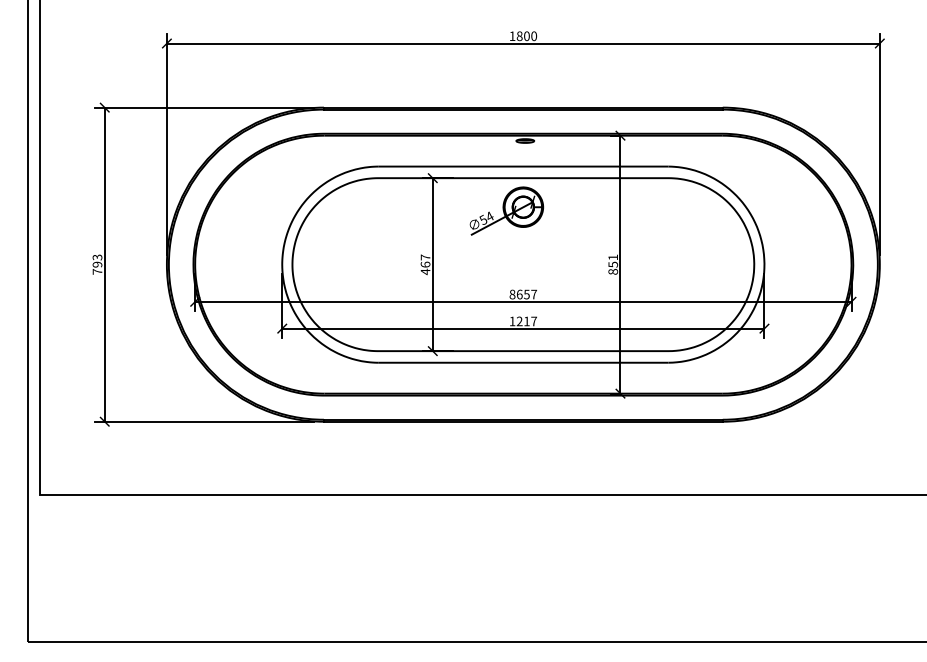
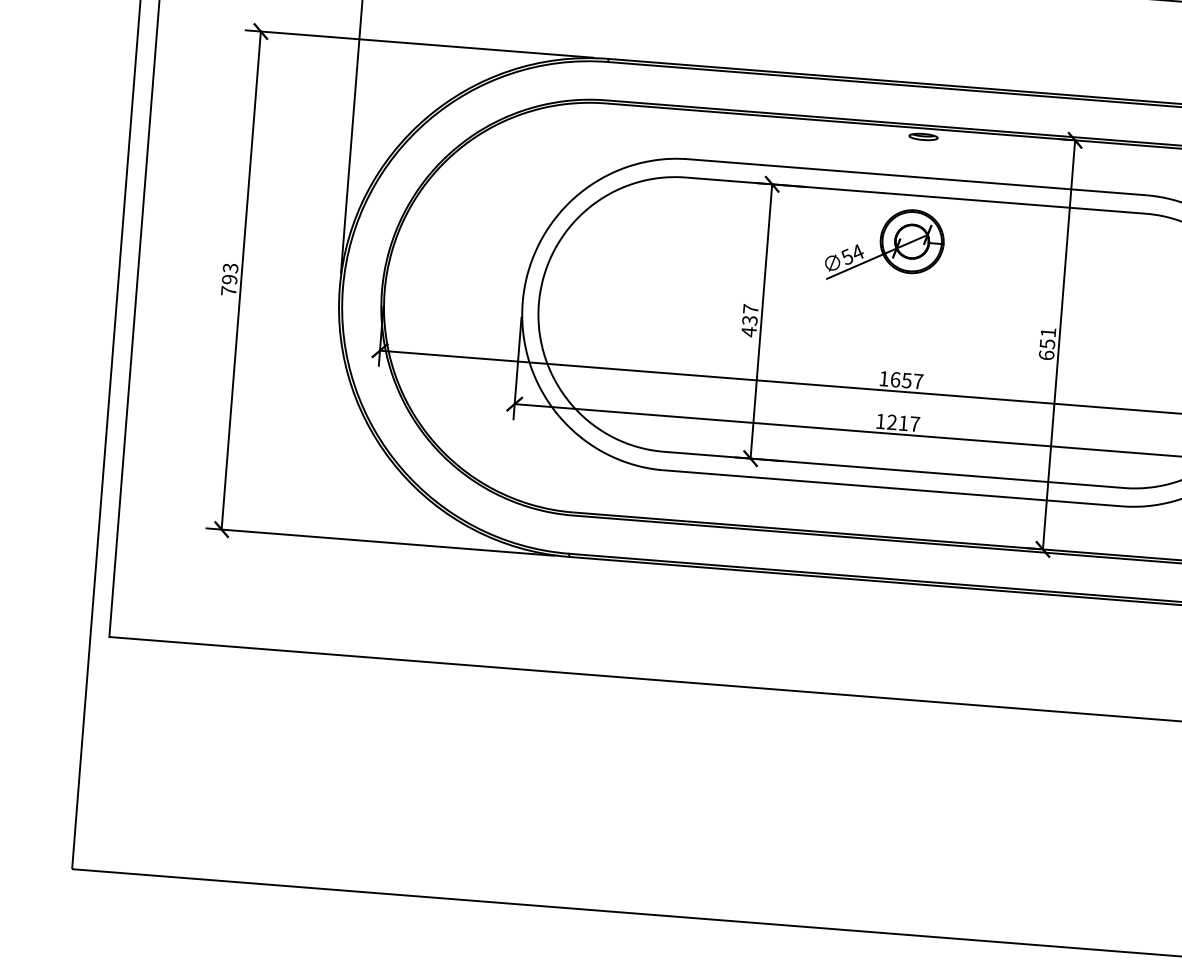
text: (425, 264) -> (749, 320), 467 -> 437
text: (612, 271) -> (1045, 354), 851 -> 651
text: (512, 294) -> (884, 378), 8657 -> 1657

